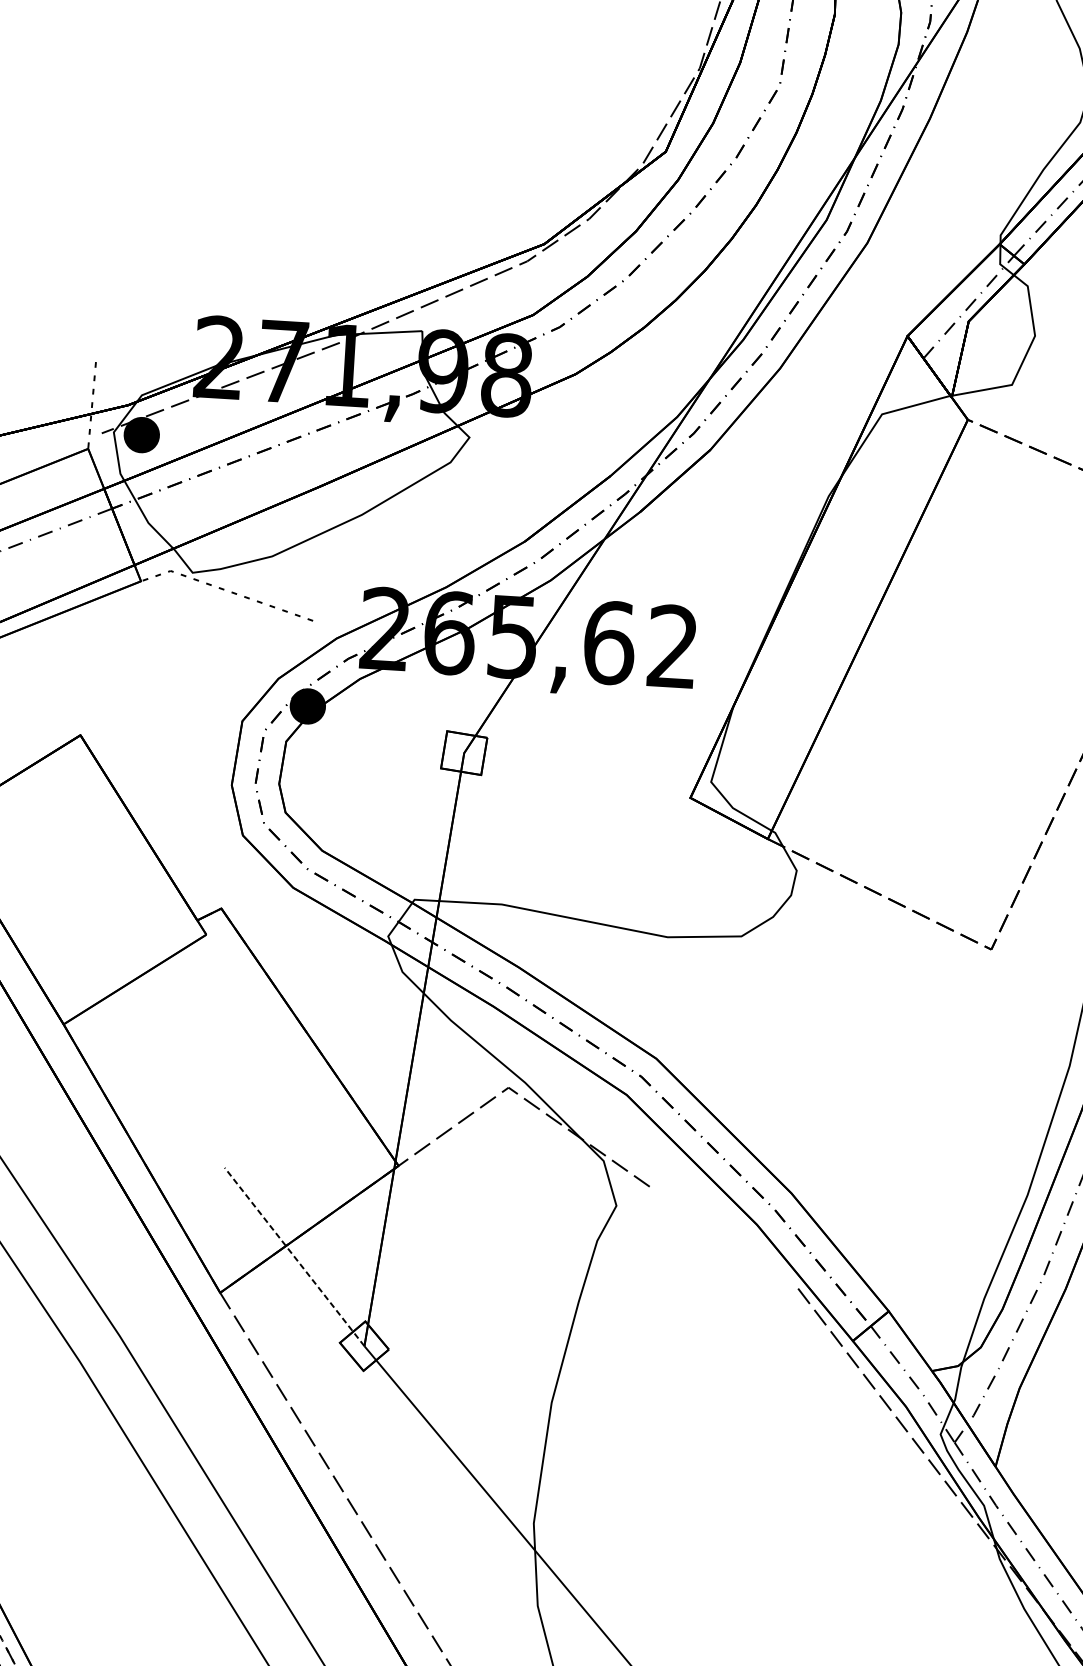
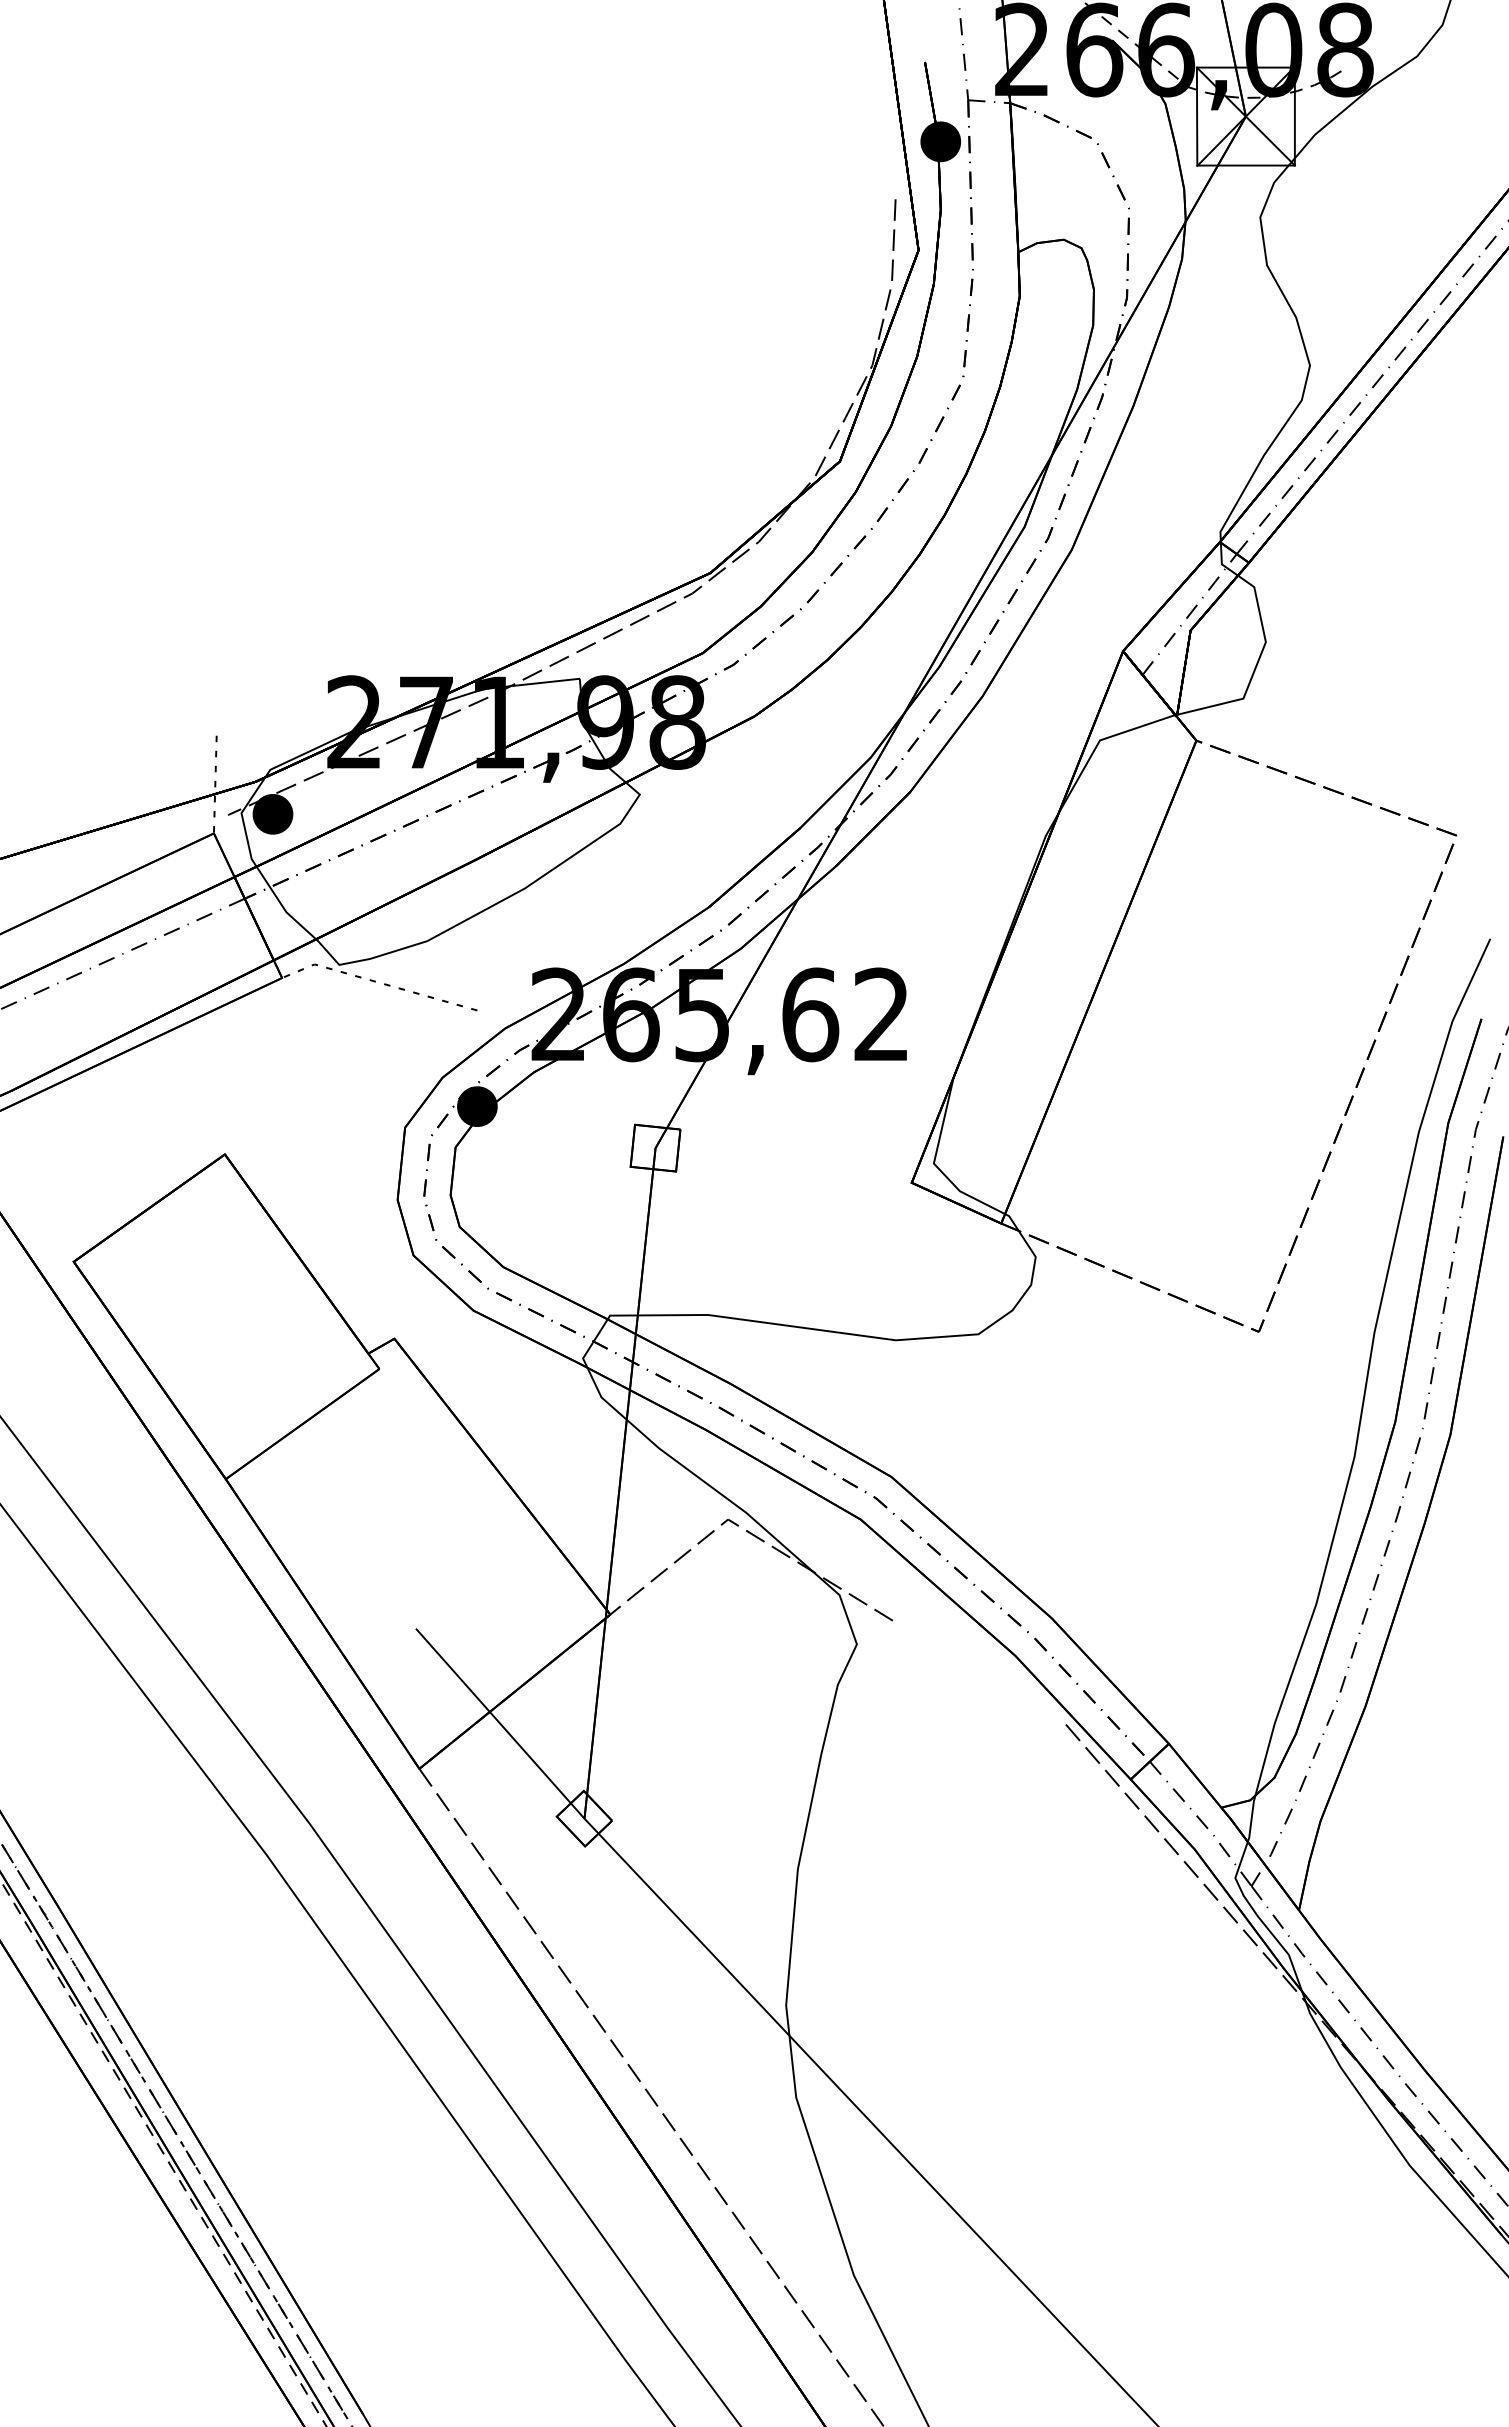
line: (293, 1256) -> (499, 1723), dashed -> solid

